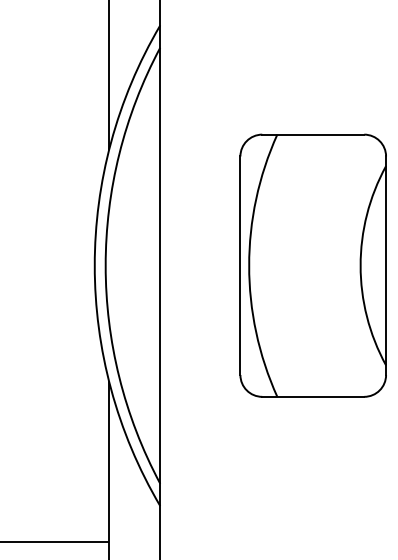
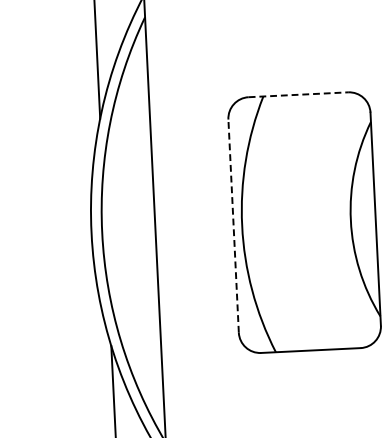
line: (313, 134) -> (298, 94), solid -> dashed
line: (240, 265) -> (233, 225), solid -> dashed

